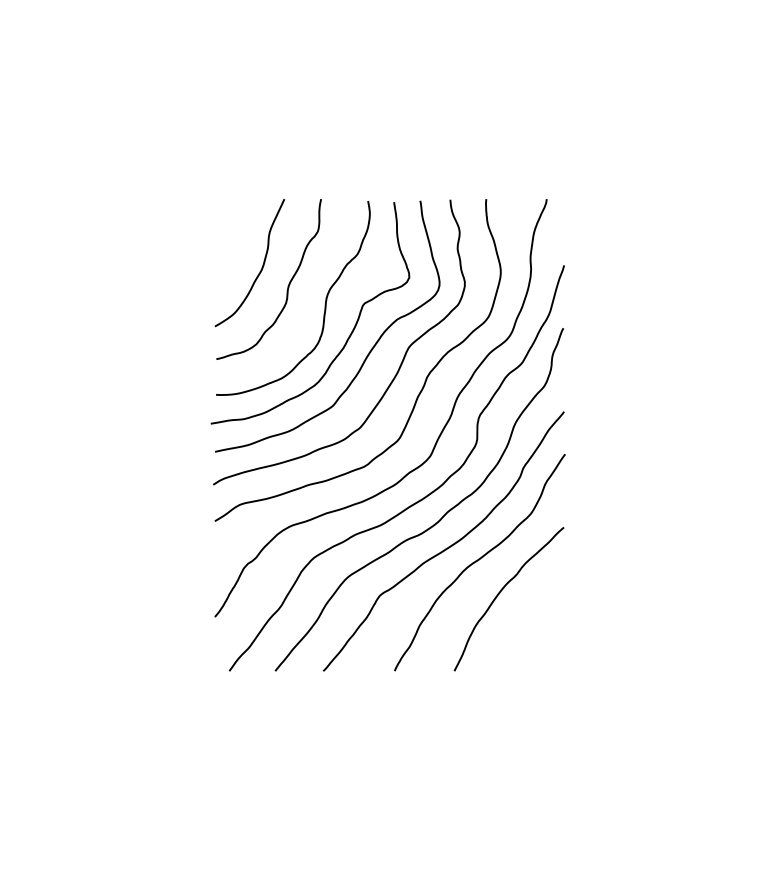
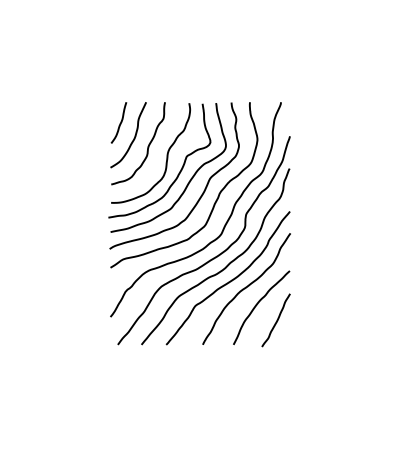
curve: (232, 240) -> (119, 123), added
curve: (537, 623) -> (276, 320), added

